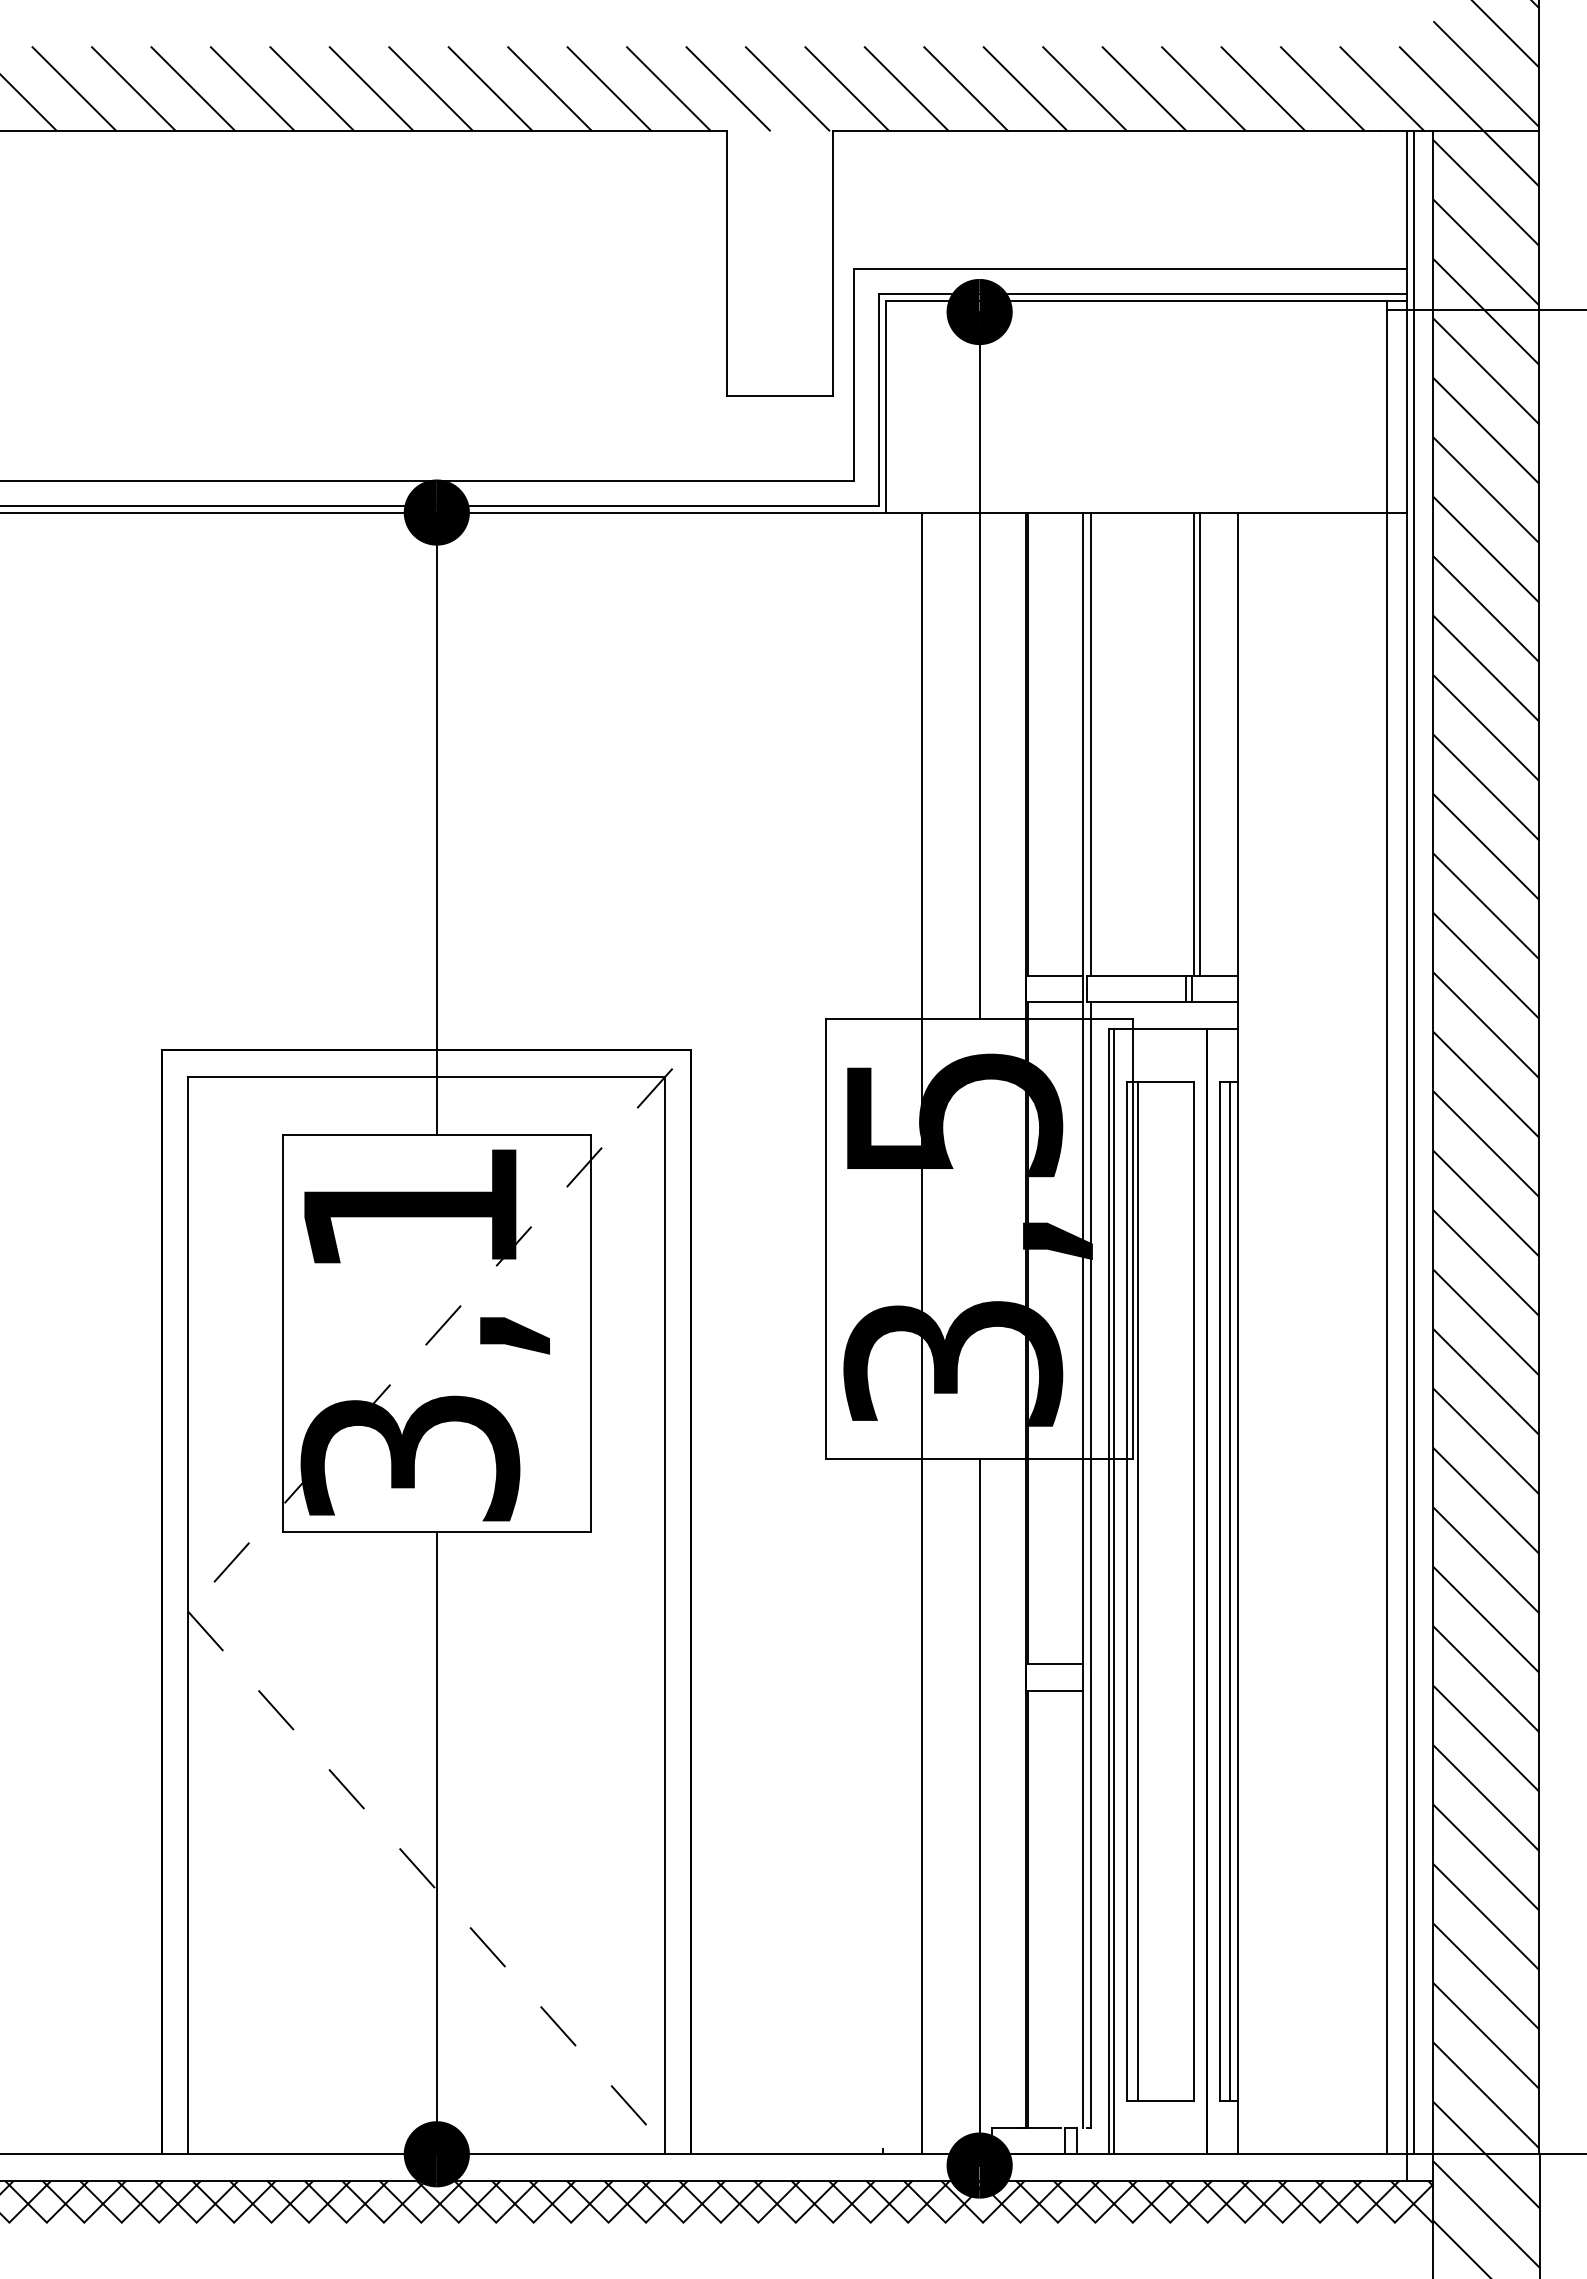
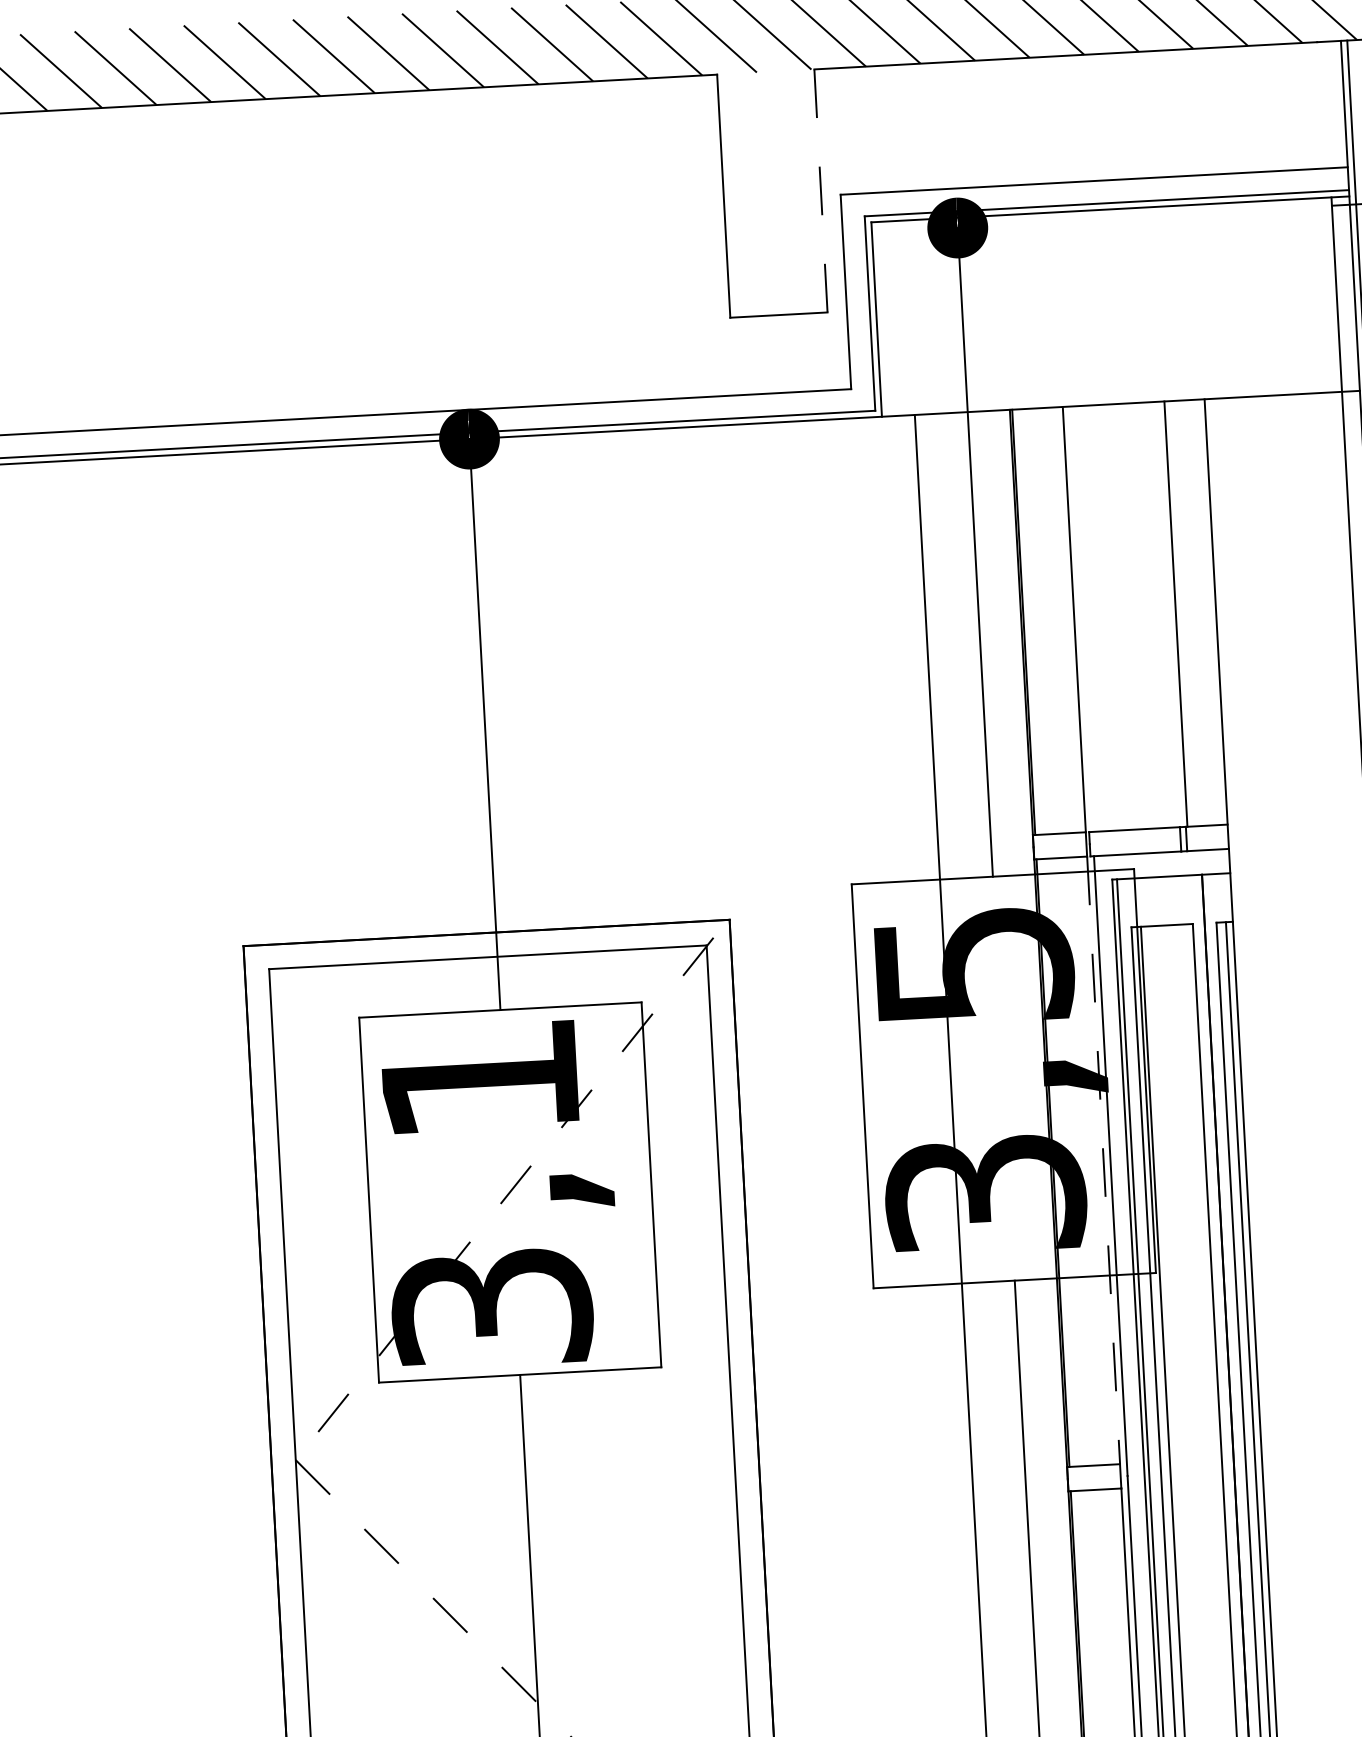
line: (833, 264) -> (821, 191), solid -> dashed
line: (1090, 743) -> (1080, 618), removed
line: (1200, 743) -> (1181, 613), removed
line: (1083, 1333) -> (1103, 1160), solid -> dashed

